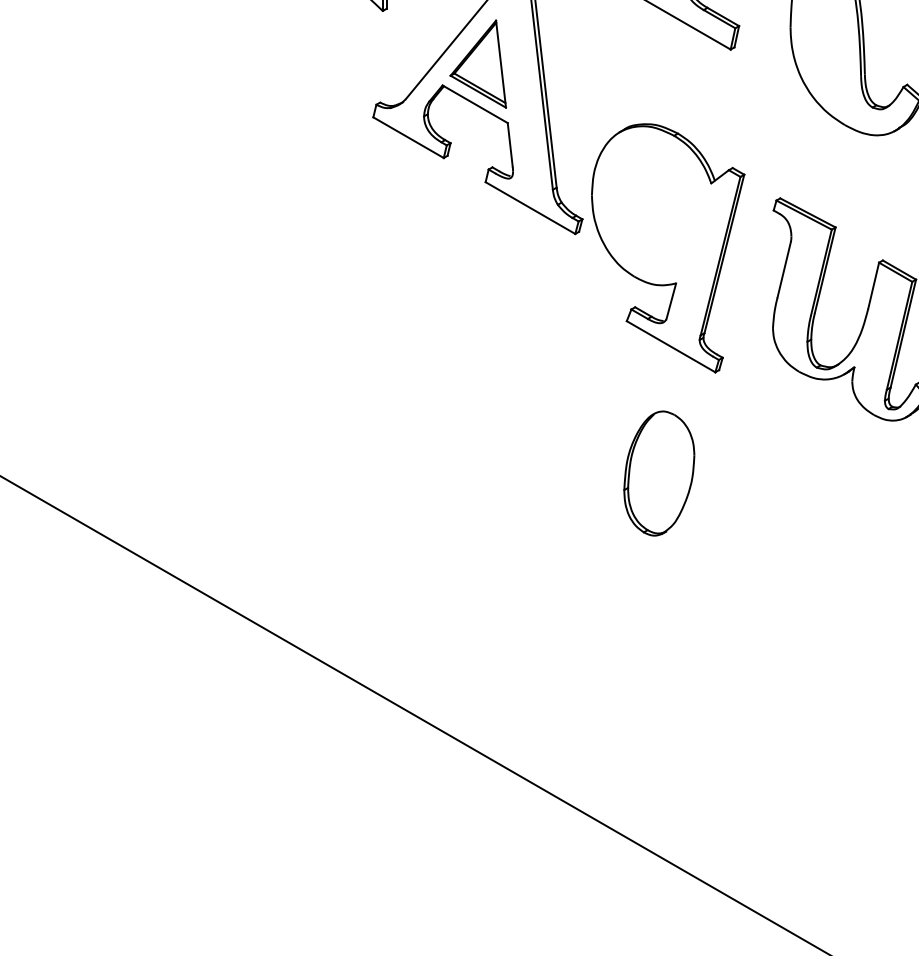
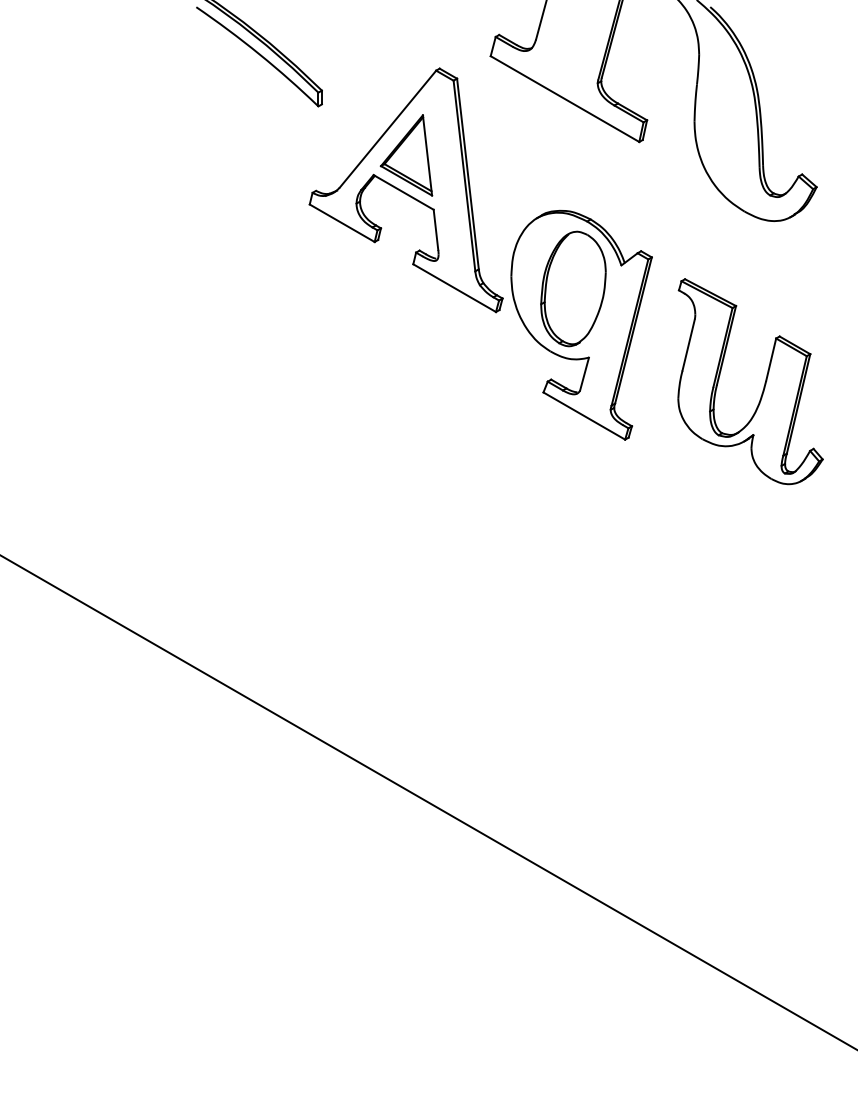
part: (659, 473) -> (573, 288), moved

